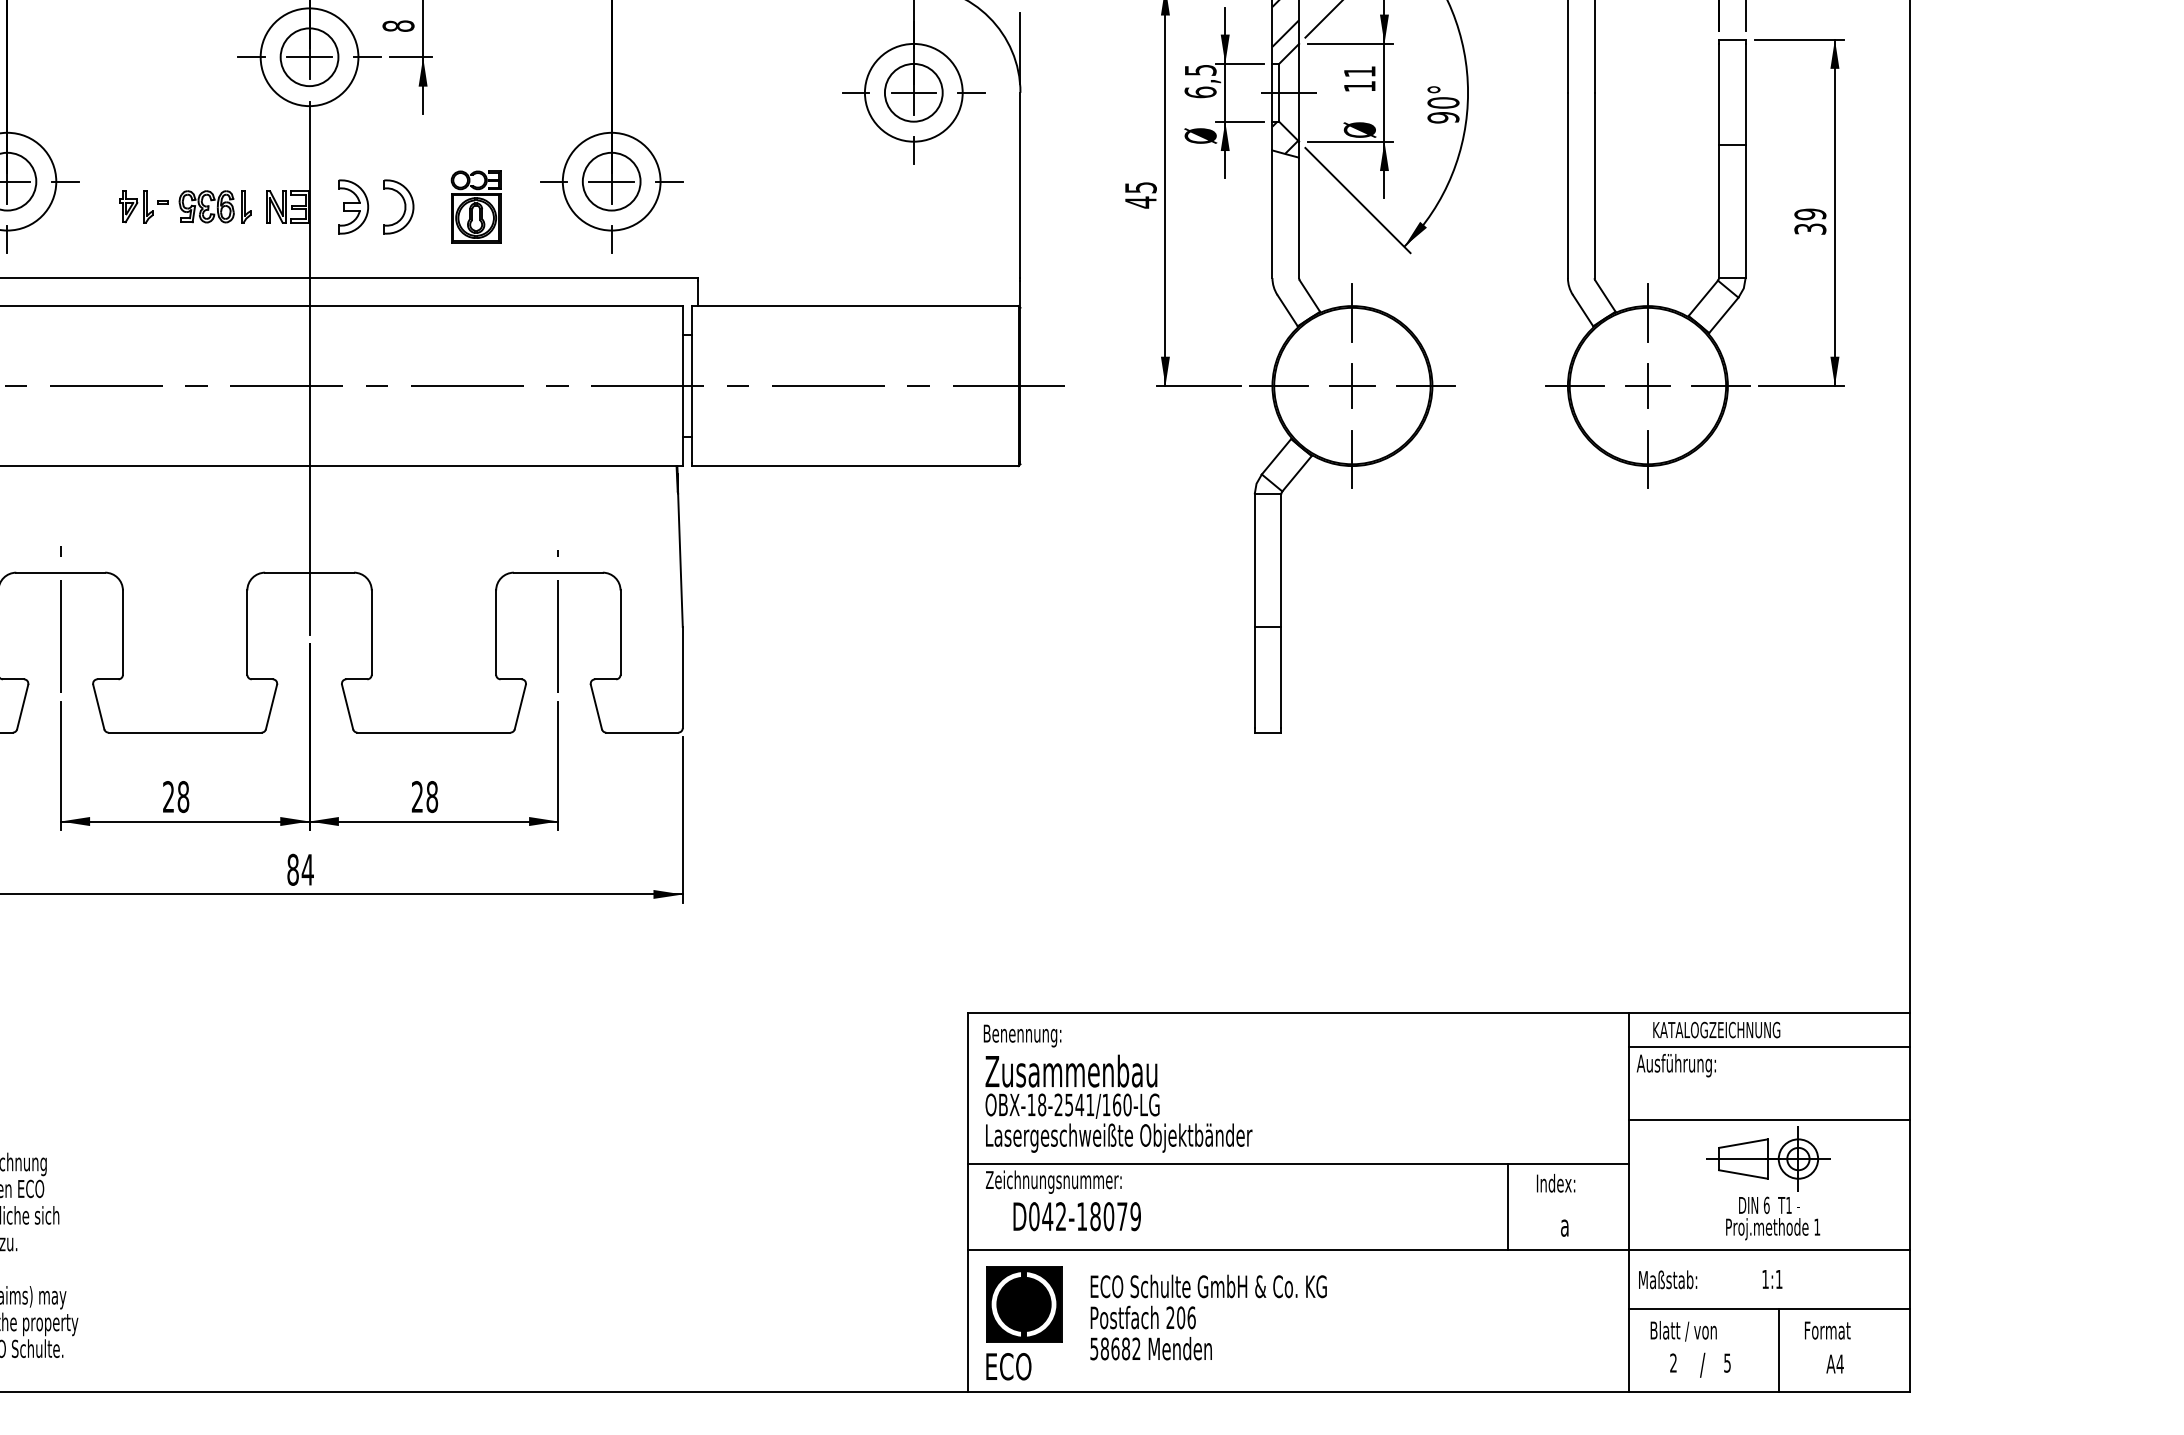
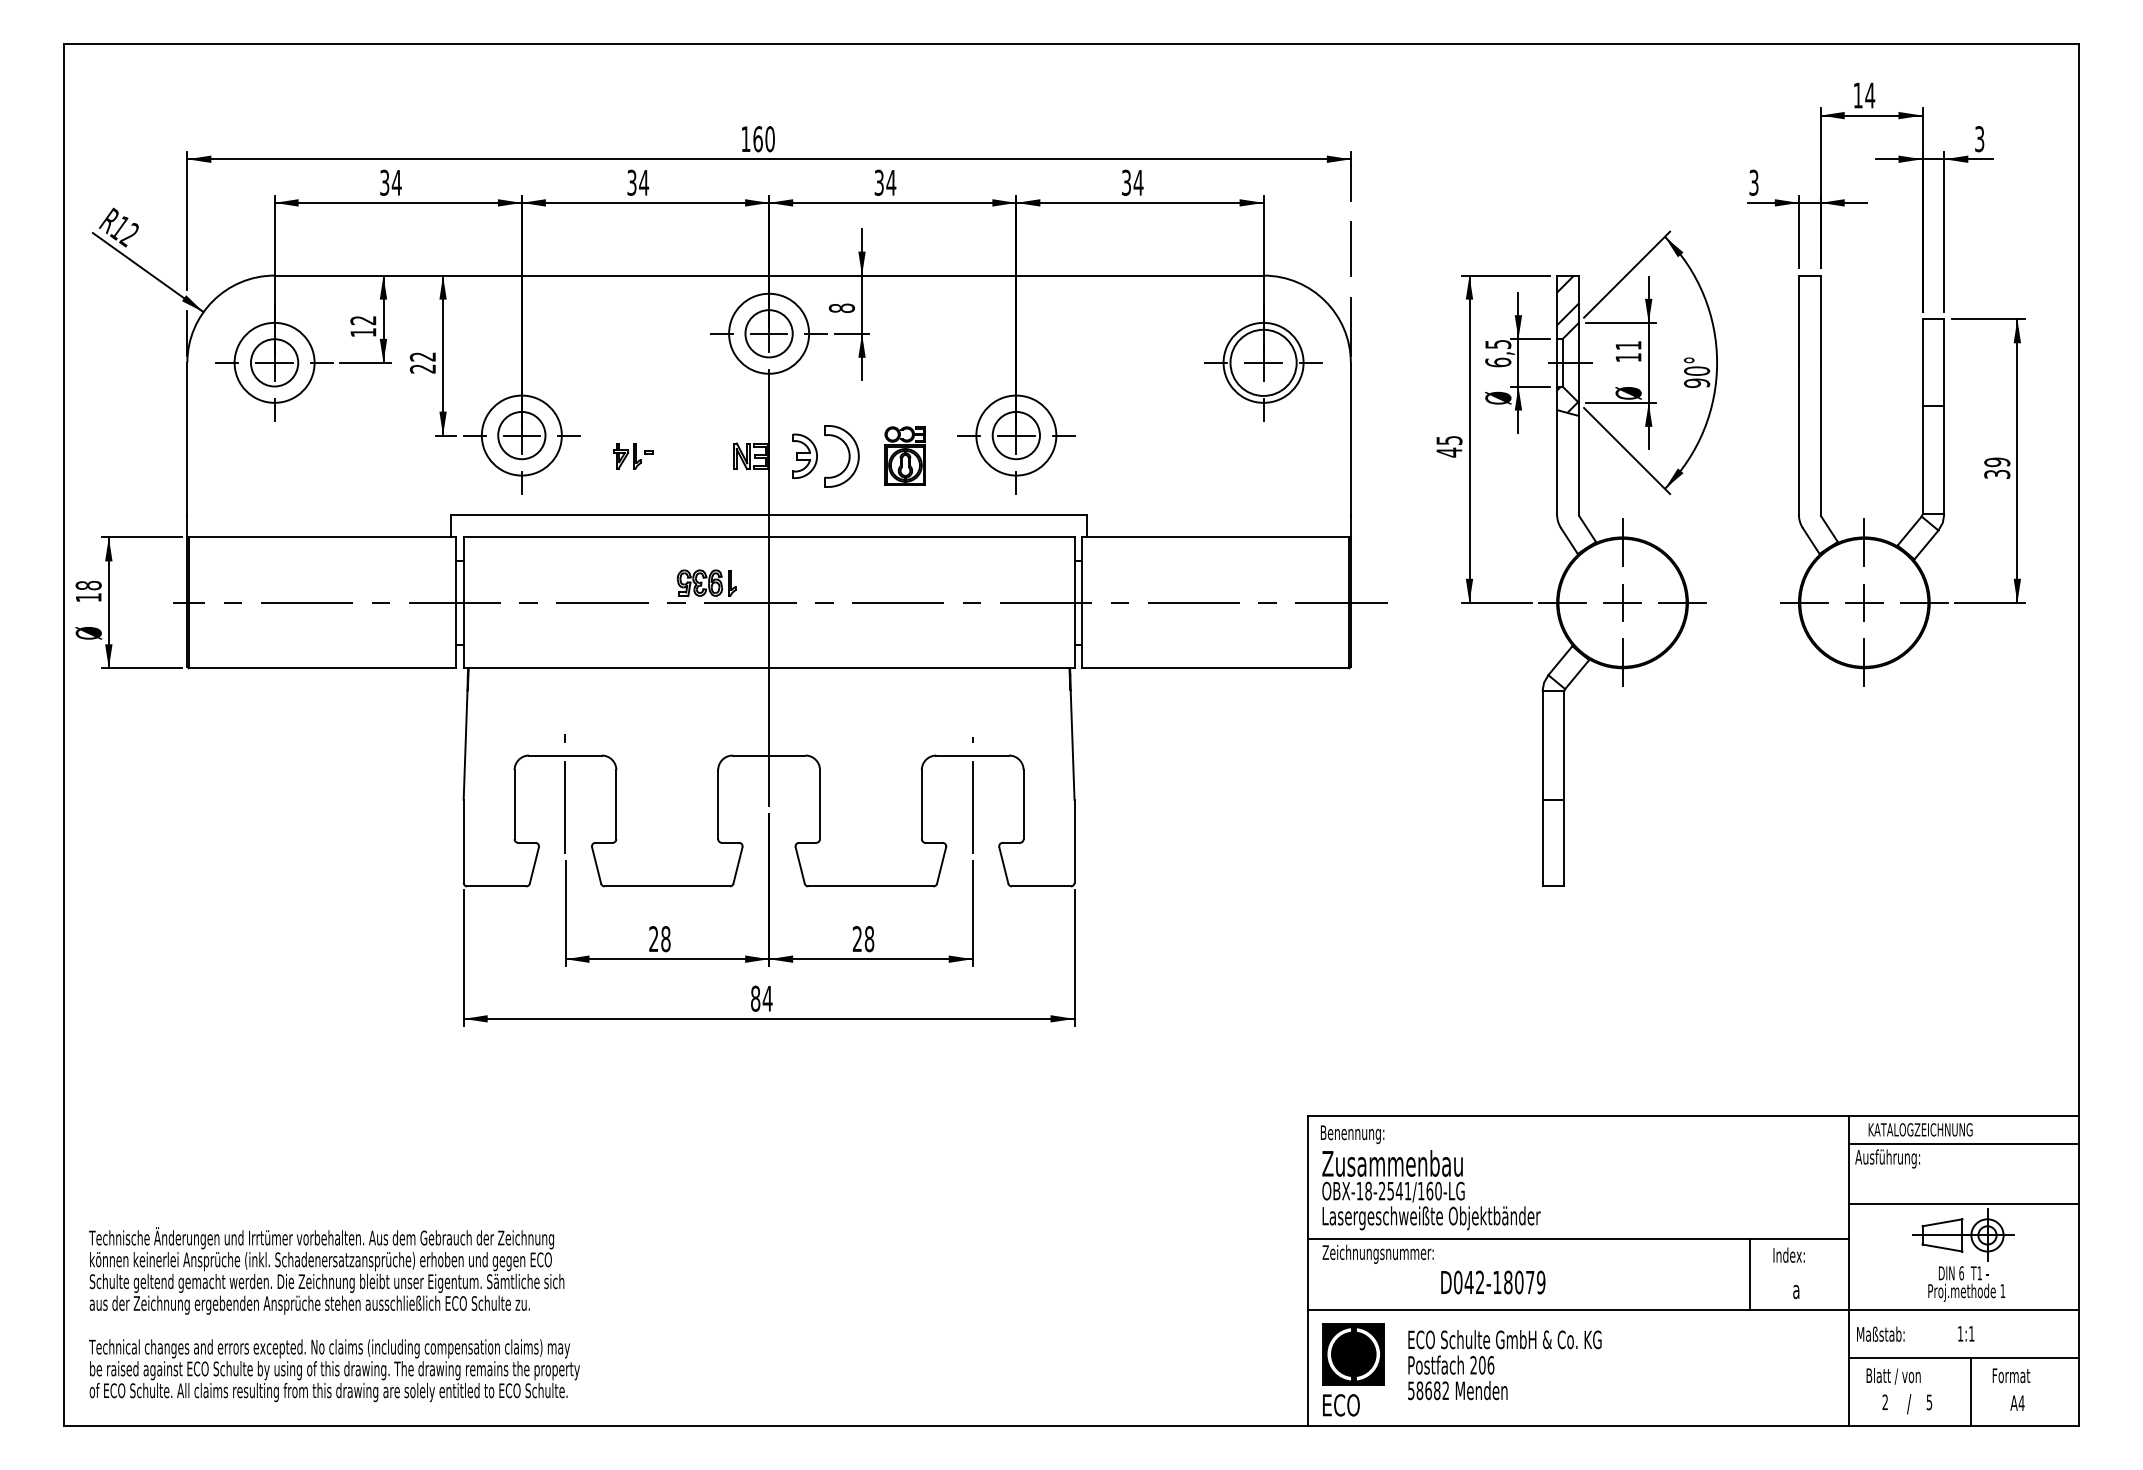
circle: (913, 92) -> (1263, 362), size x1.4
part: (214, 206) -> (706, 582), moved
part: (399, 206) -> (842, 455), size x1.4
text: (1077, 1216) -> (1493, 1282), moved

